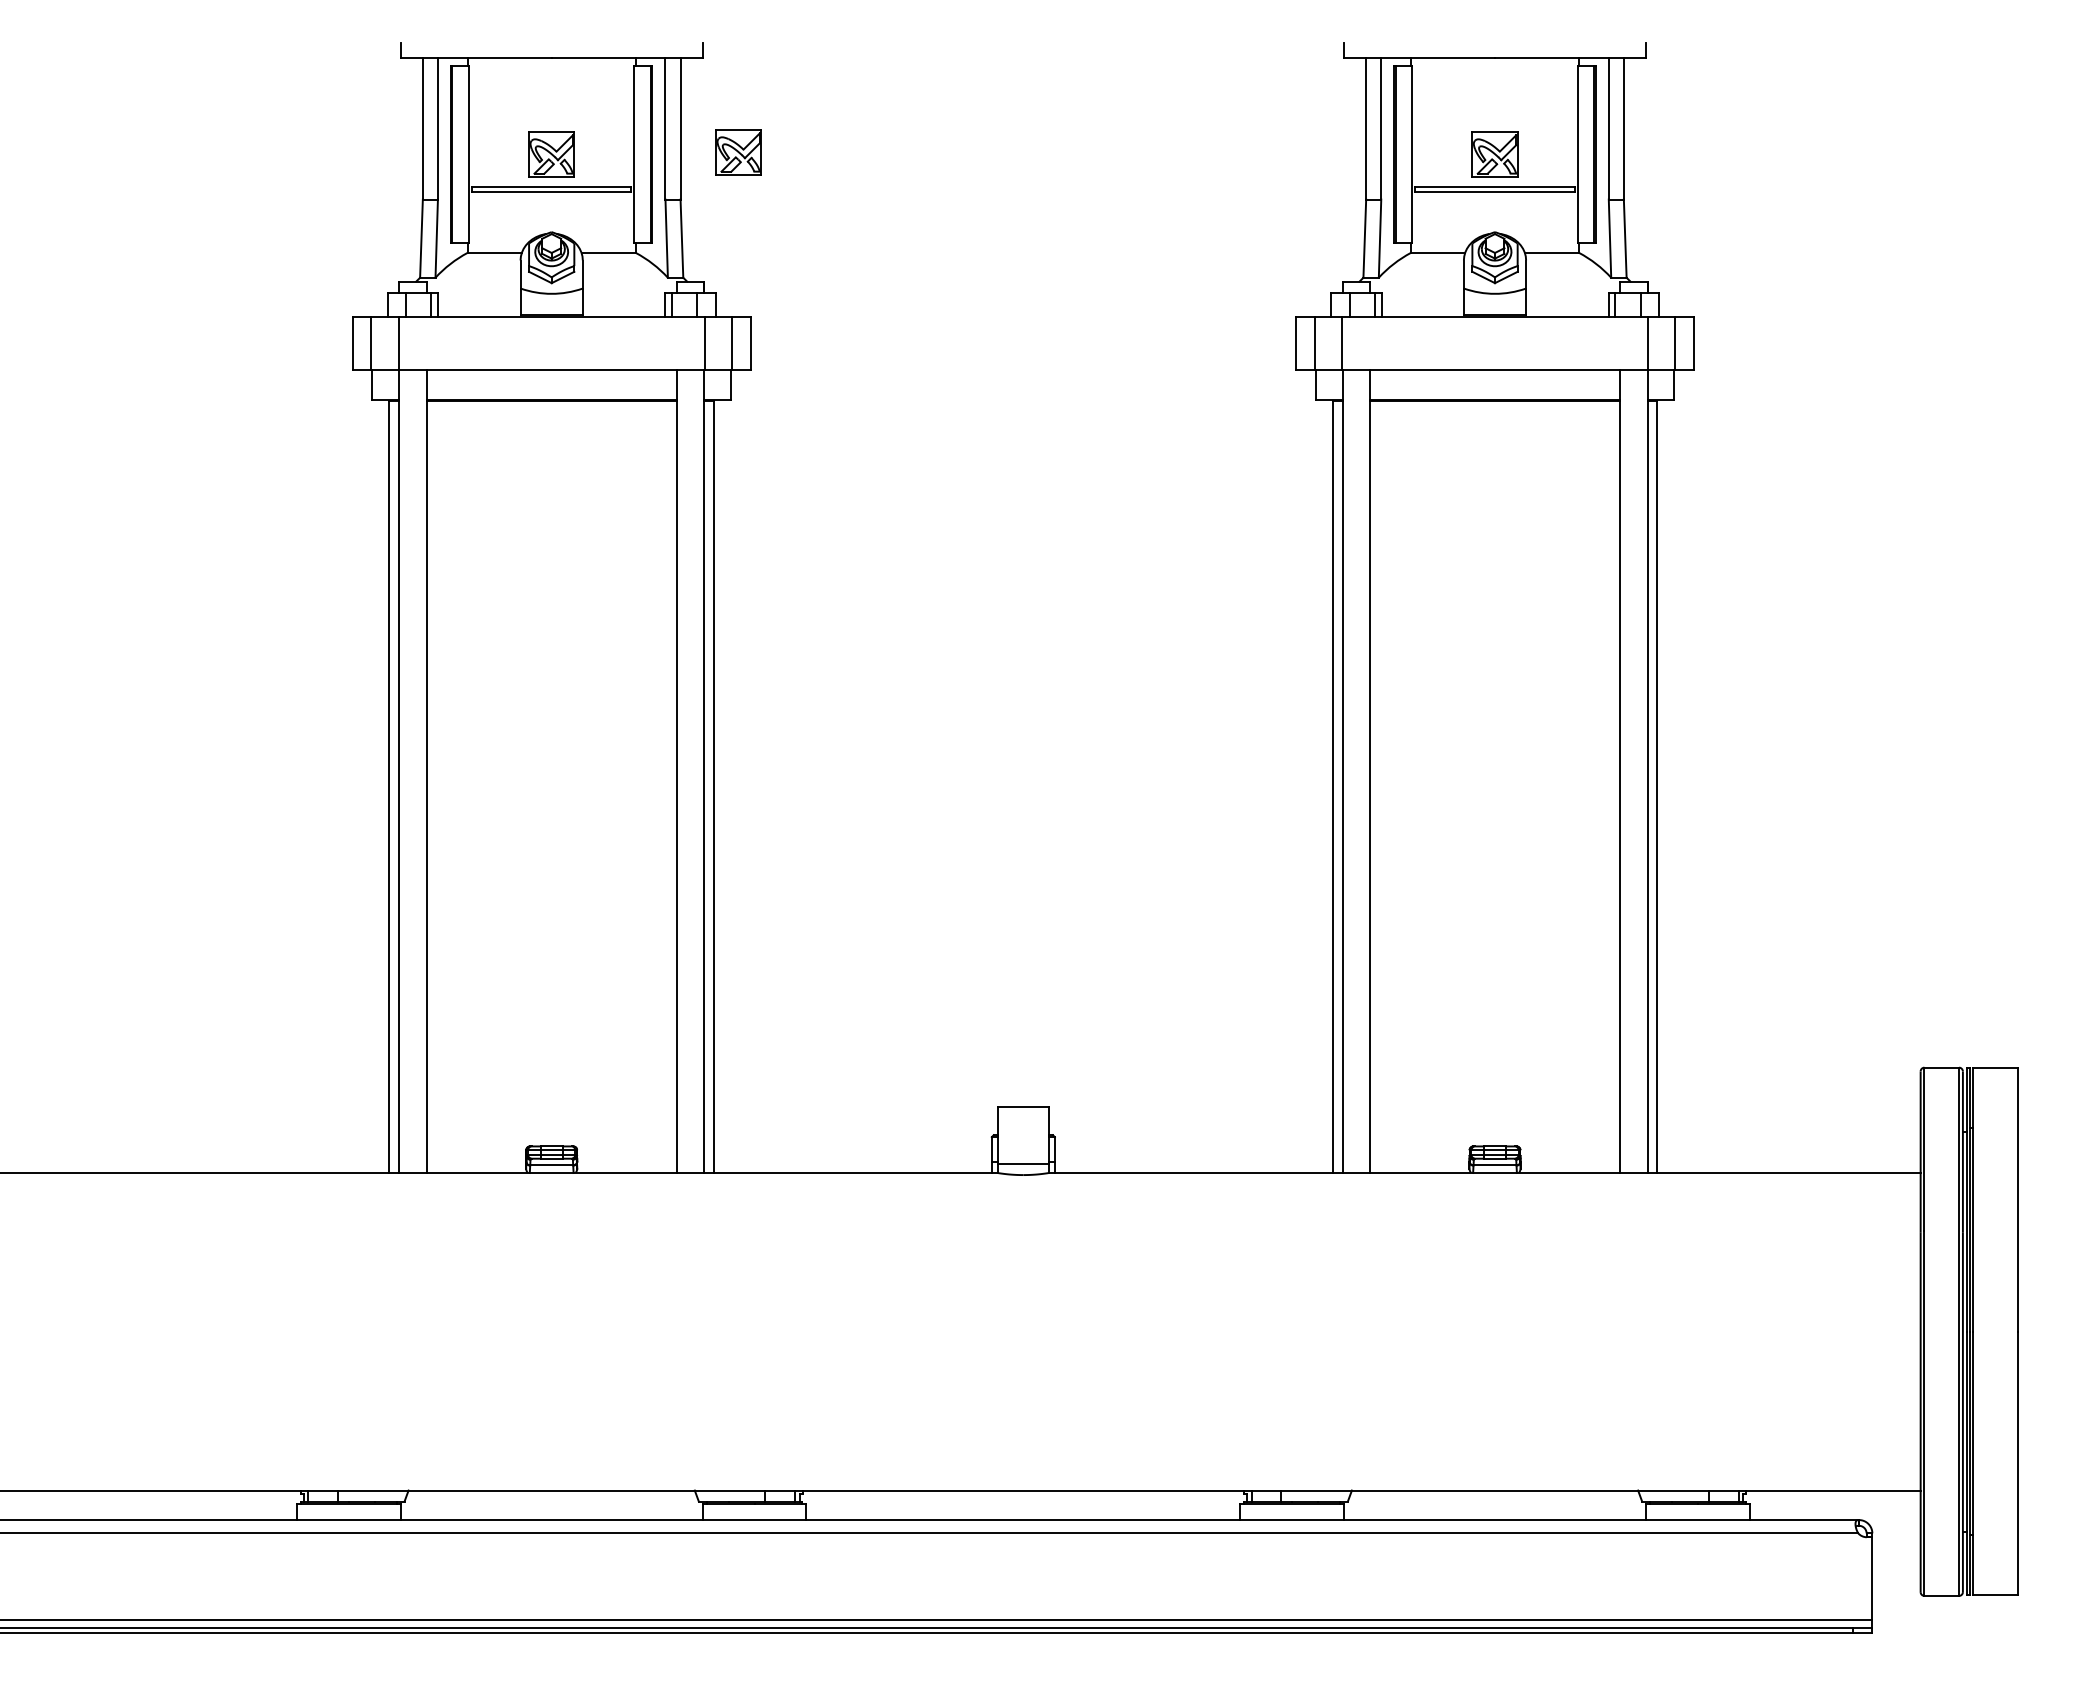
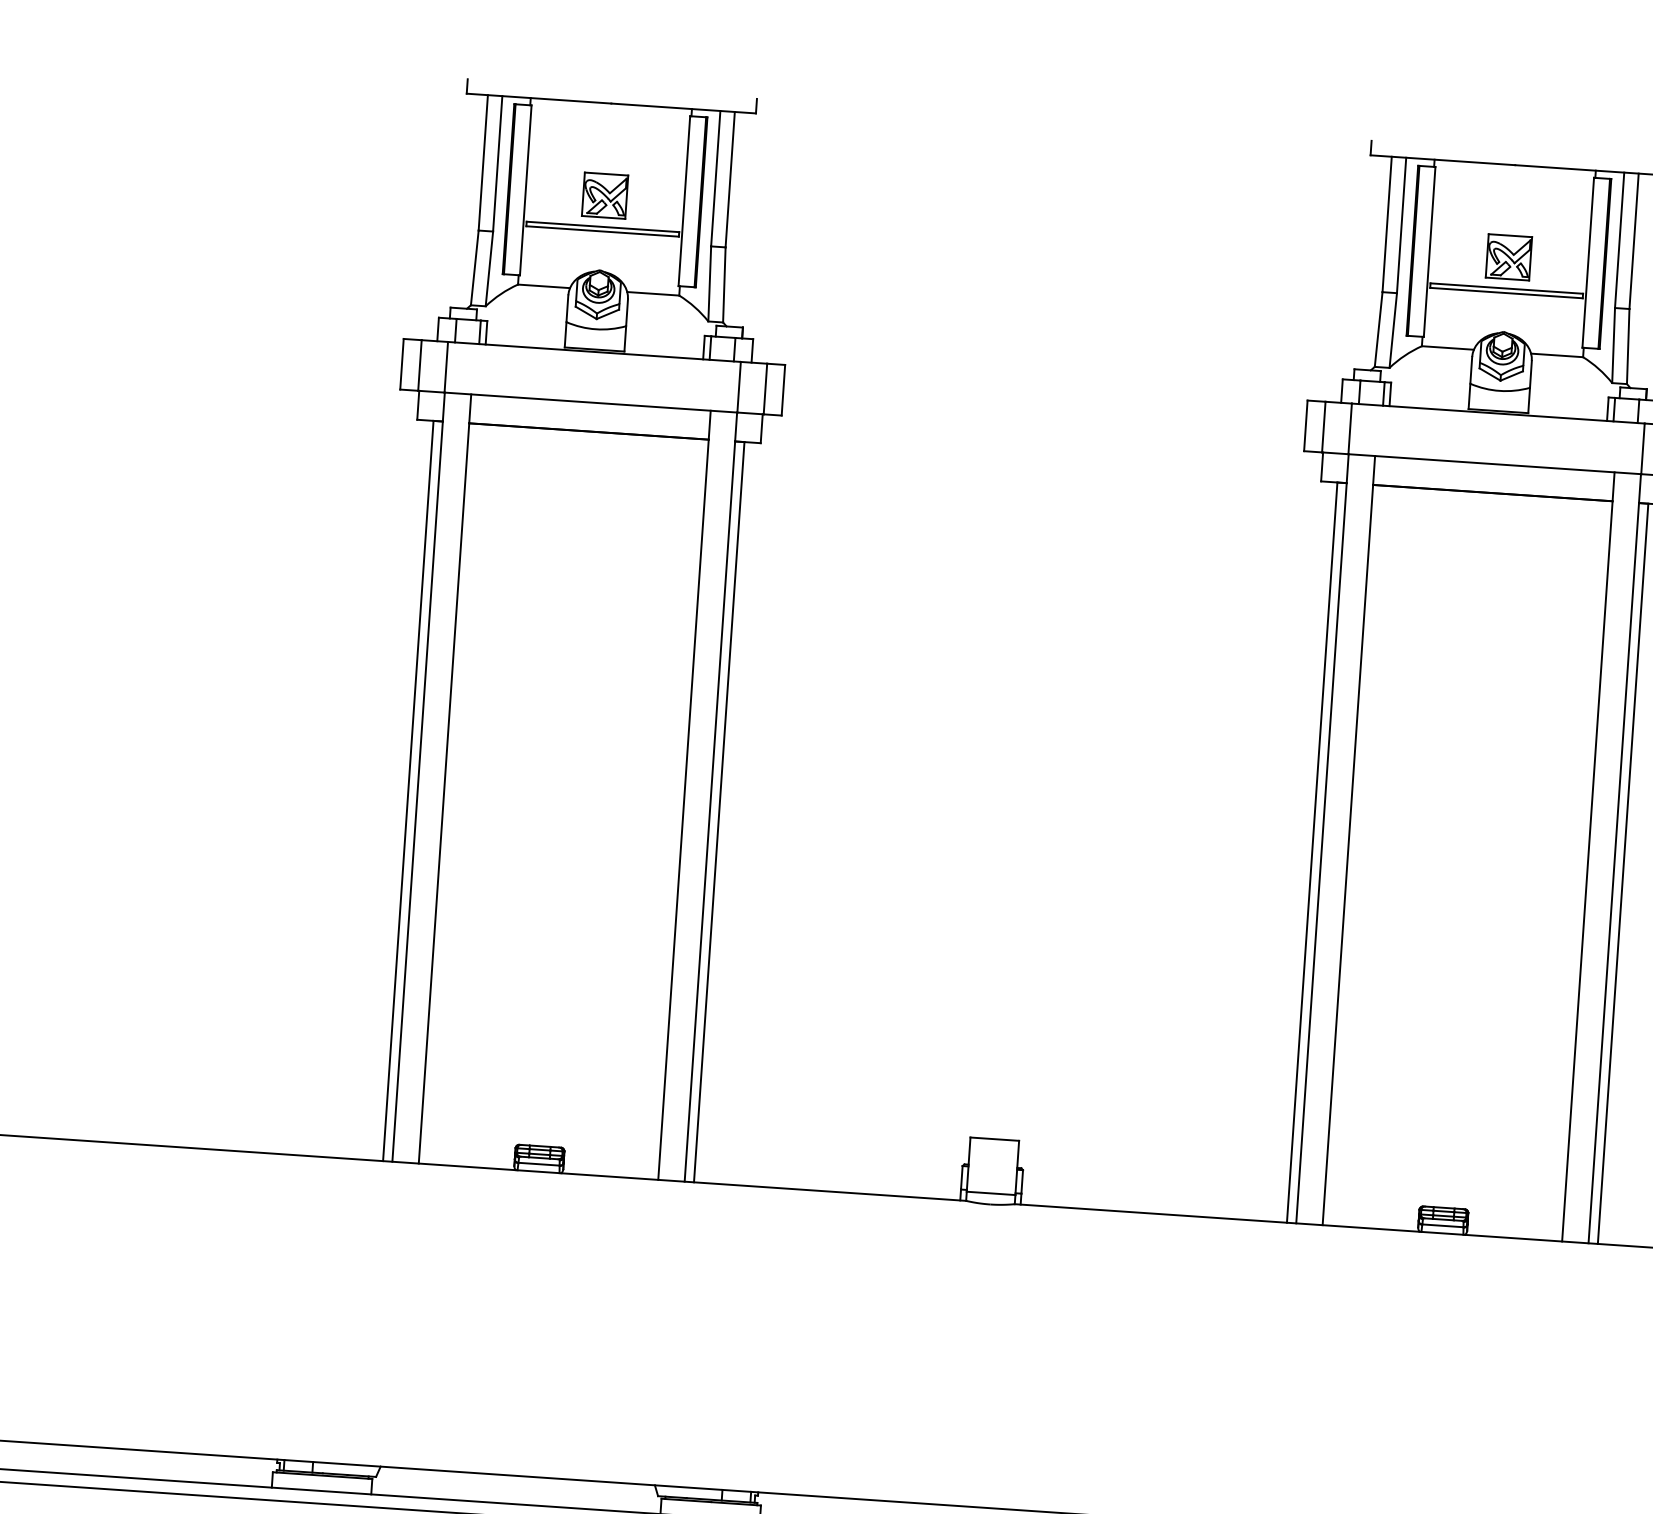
part: (738, 152) -> (784, 206), removed

